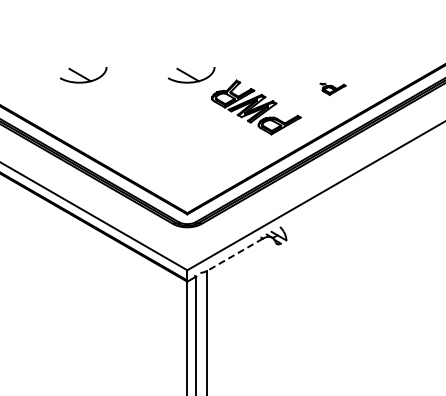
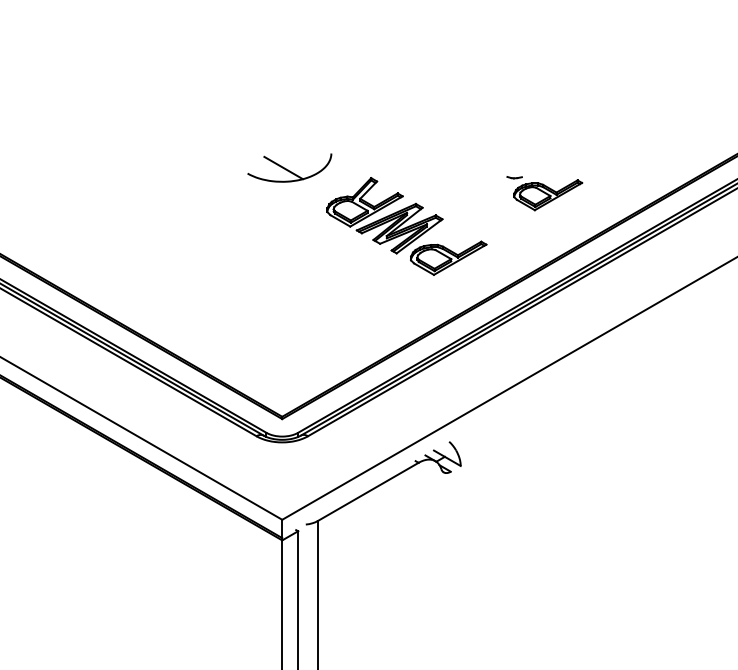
part: (83, 75) -> (95, 168), removed
part: (332, 89) -> (543, 194), size x1.67
line: (234, 255) -> (367, 493), dashed -> solid

